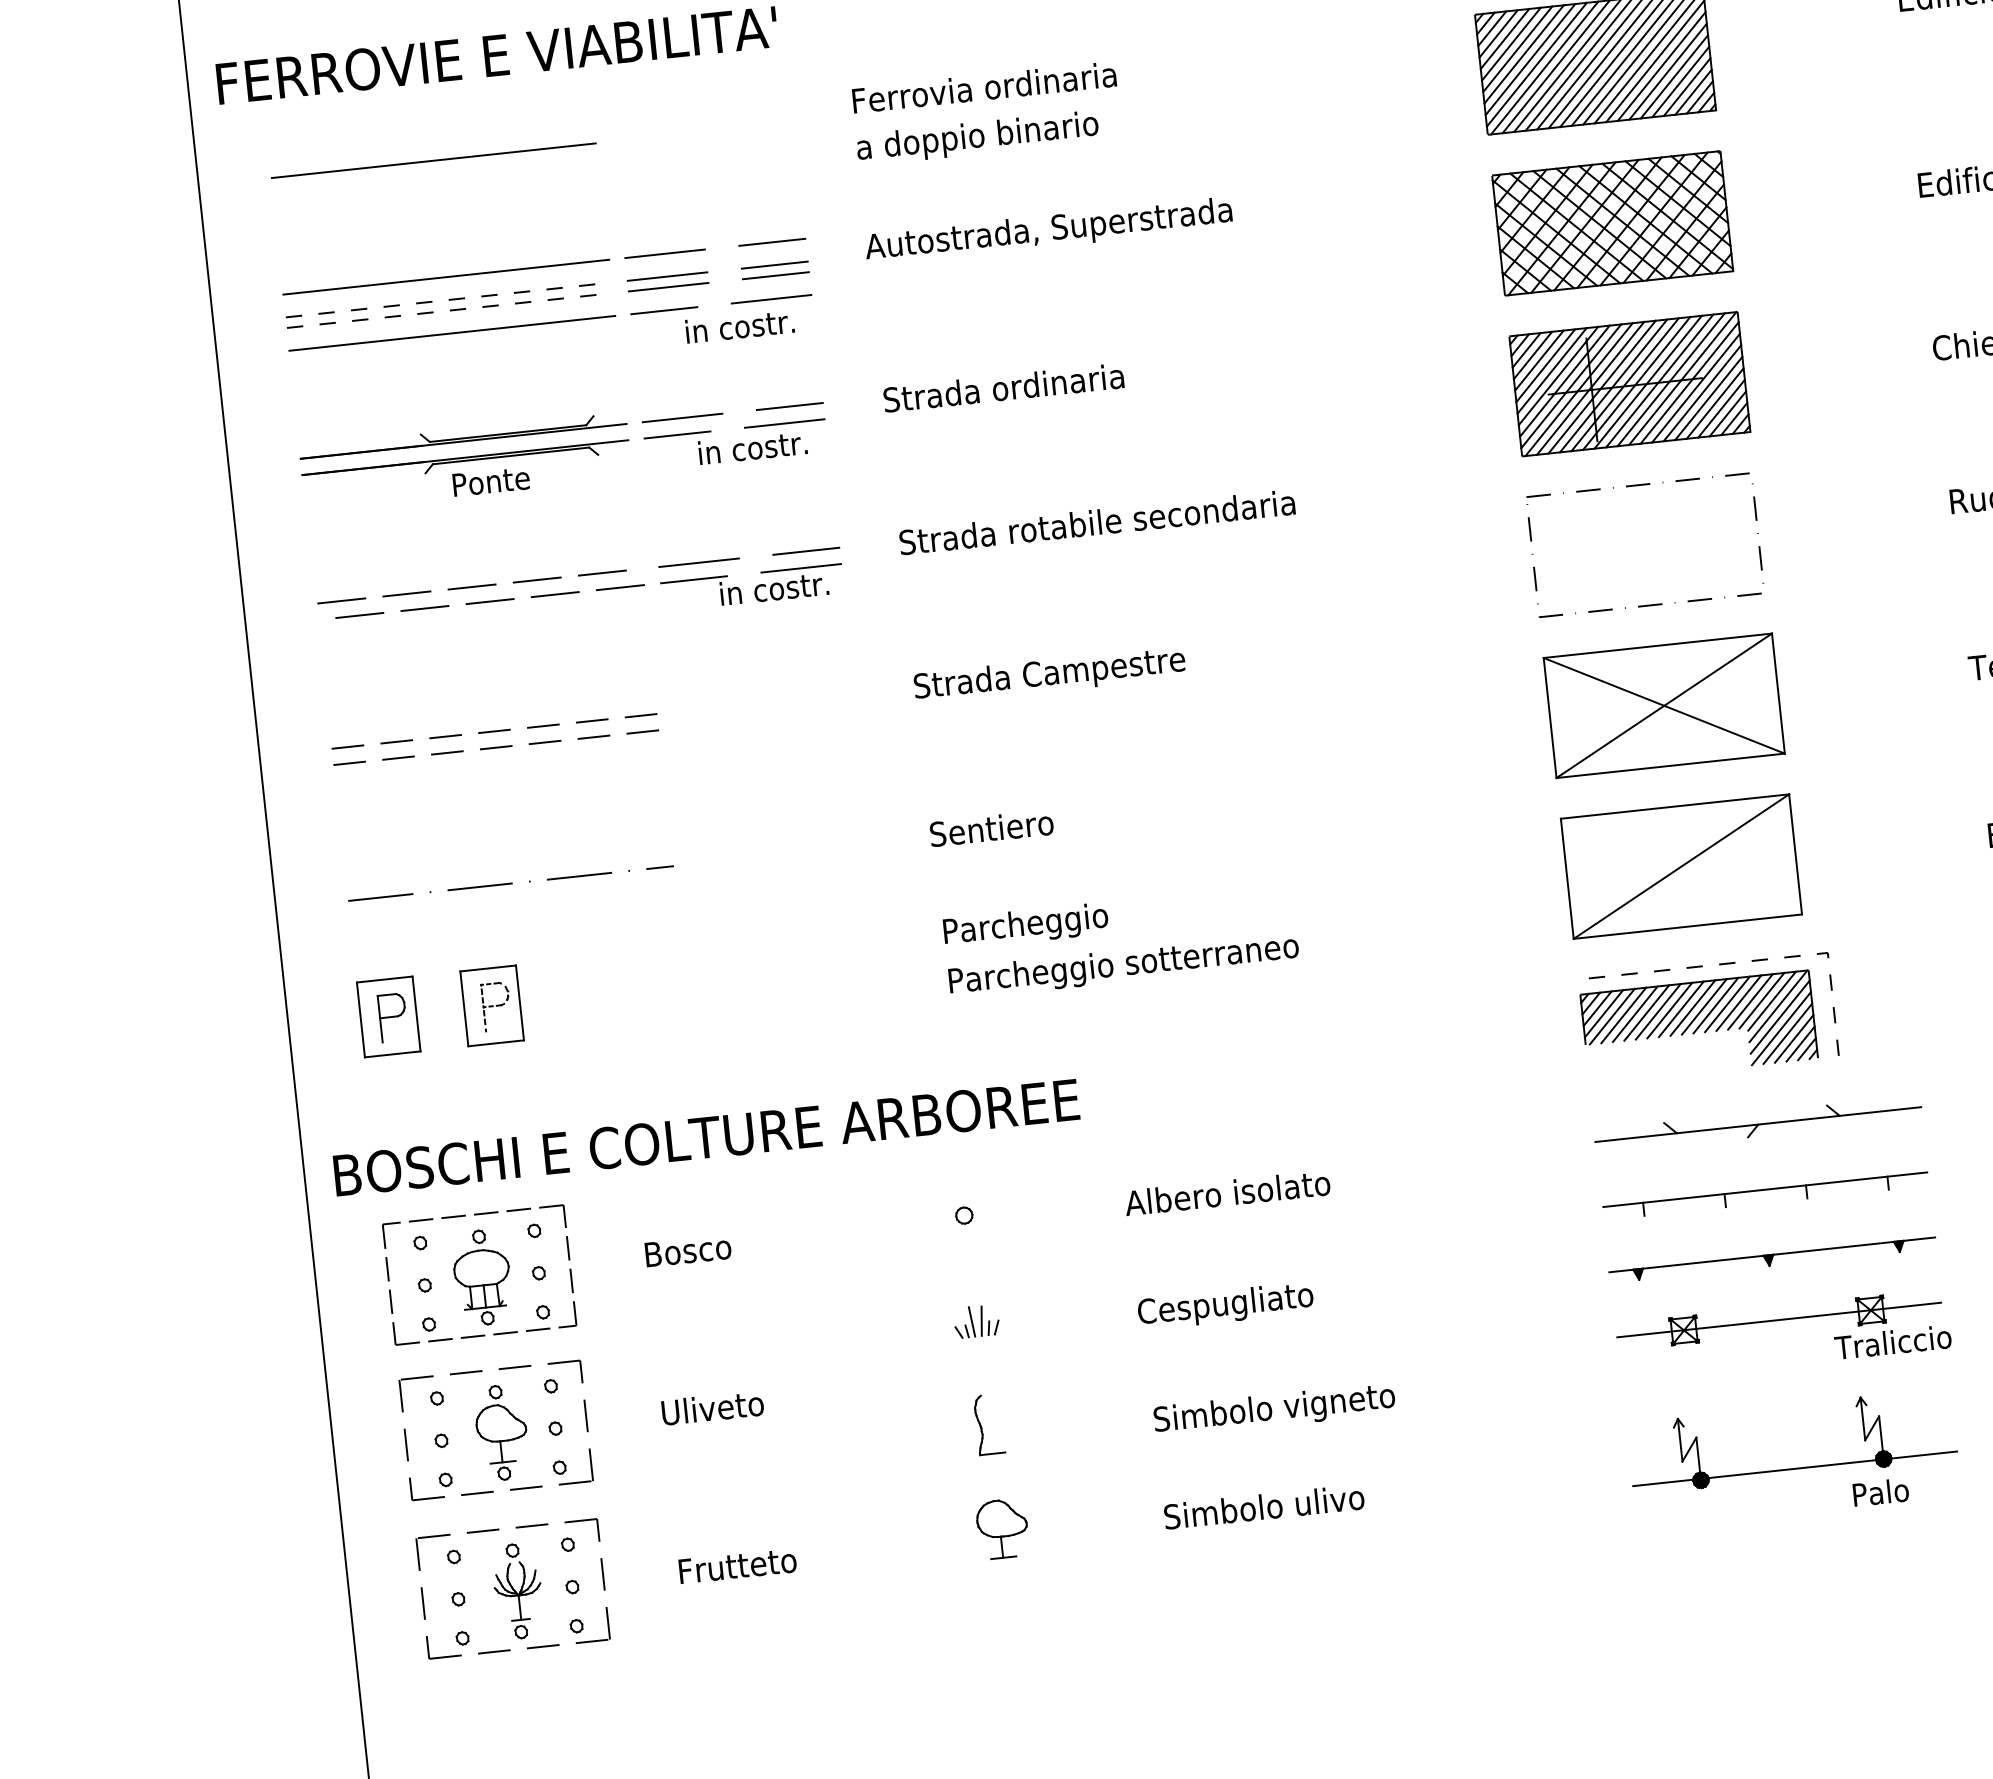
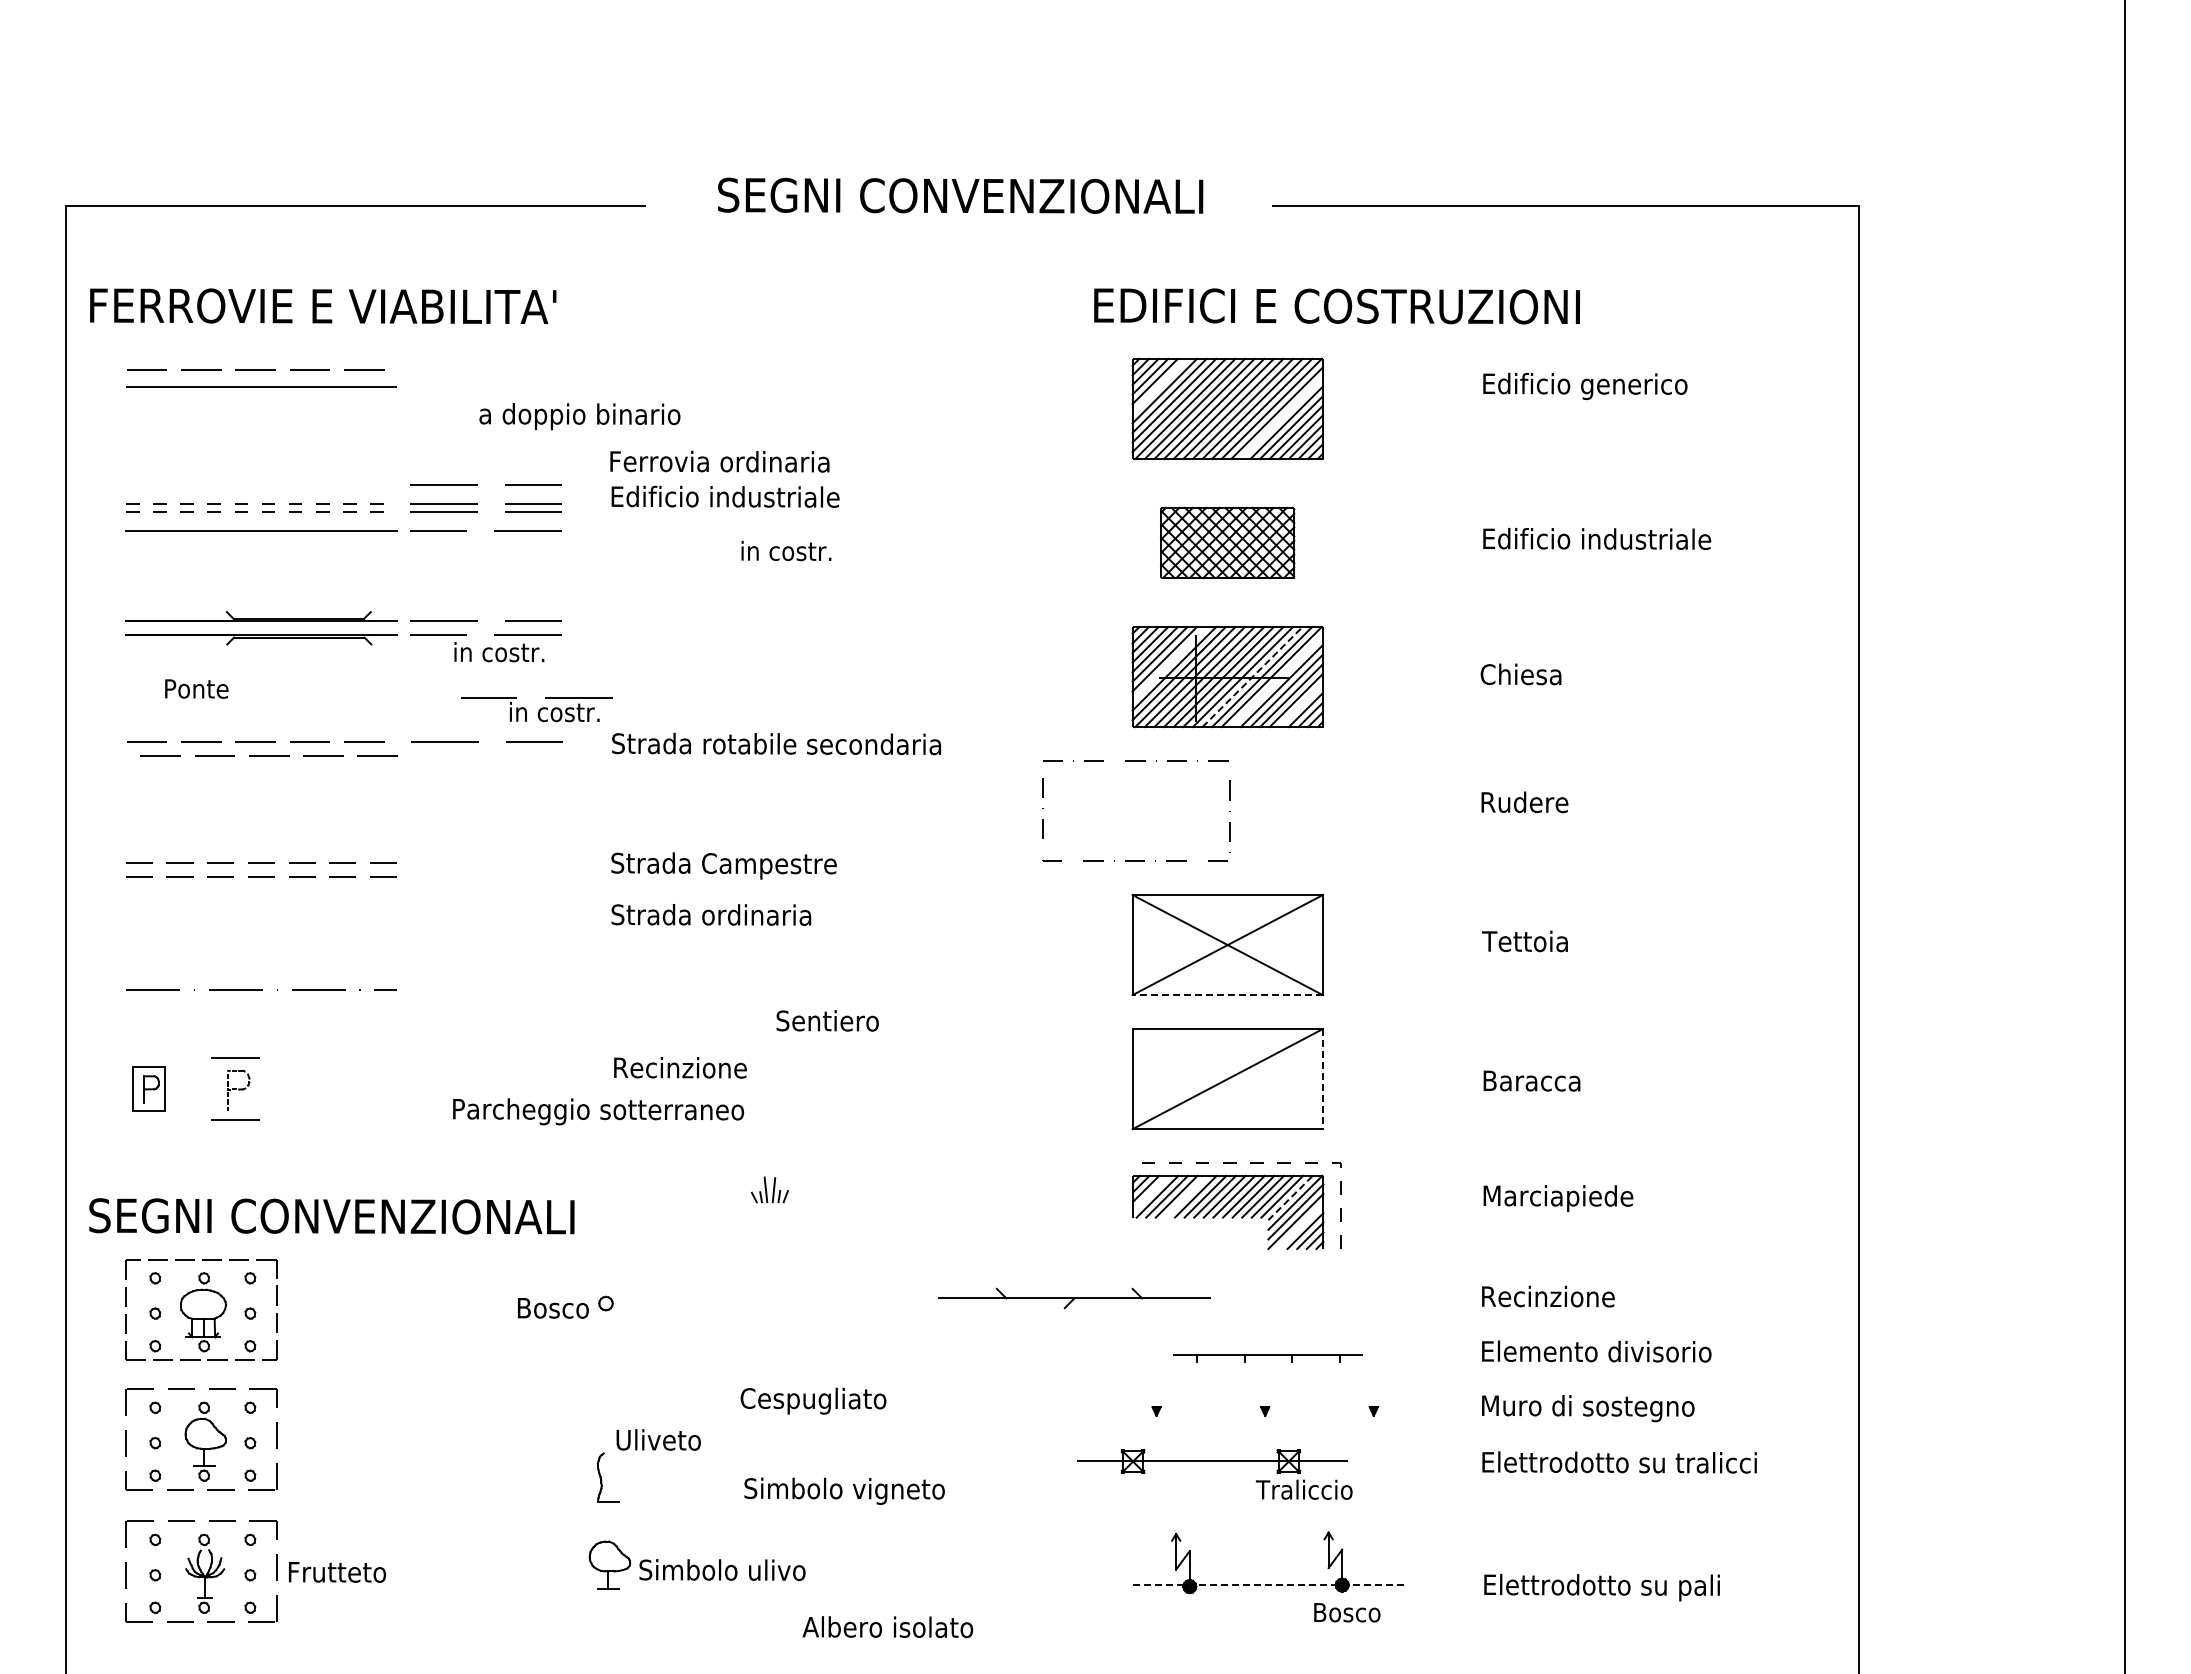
line: (1510, 43) -> (1159, 385), removed
line: (1661, 66) -> (1281, 417), removed
text: (983, 87) -> (719, 461), moved
text: (977, 137) -> (579, 416), moved
line: (424, 139) -> (255, 369), added
part: (1612, 222) -> (1227, 542), size x0.7
text: (1047, 231) -> (761, 499), Autostrada, Superstrada -> Edificio industriale
line: (446, 277) -> (261, 484), removed
text: (740, 325) -> (786, 550), moved
line: (1558, 375) -> (1169, 663), removed
line: (1659, 381) -> (1252, 677), solid -> dashed
line: (1688, 383) -> (1276, 681), removed
text: (1003, 387) -> (711, 914), moved
line: (1720, 409) -> (1300, 705), removed
text: (490, 481) -> (196, 688), moved
part: (1639, 485) -> (1136, 761), moved
part: (752, 587) -> (536, 709), moved
line: (1670, 766) -> (1227, 995), solid -> dashed
text: (991, 827) -> (827, 1020), moved
line: (1795, 854) -> (1322, 1079), solid -> dashed
text: (1027, 926) -> (683, 1070), Parcheggio -> Recinzione
text: (1123, 965) -> (598, 1111), moved
line: (1771, 1000) -> (1290, 1197), solid -> dashed
line: (519, 1002) -> (258, 1088), removed
line: (464, 1008) -> (212, 1088), removed
line: (1647, 1012) -> (1186, 1196), removed
line: (1603, 1013) -> (1150, 1193), removed
part: (387, 1016) -> (148, 1088), size x0.7
line: (1787, 1034) -> (1300, 1226), removed
part: (1758, 1124) -> (1074, 1298), moved
text: (705, 1137) -> (399, 1216), BOSCHI E COLTURE ARBOREE -> SEGNI CONVENZIONALI
text: (1227, 1193) -> (887, 1627), moved
part: (1766, 1196) -> (1268, 1358), size x0.7
text: (687, 1251) -> (552, 1308), moved
line: (1772, 1255) -> (1268, 1407), removed
part: (1781, 1319) -> (1214, 1461), moved
part: (976, 1321) -> (769, 1189), moved
text: (712, 1407) -> (658, 1439), moved
line: (1795, 1468) -> (1268, 1585), solid -> dashed
text: (1894, 1491) -> (1348, 1612), Palo -> Bosco
text: (1264, 1506) -> (722, 1569), moved
text: (737, 1566) -> (337, 1572), moved

